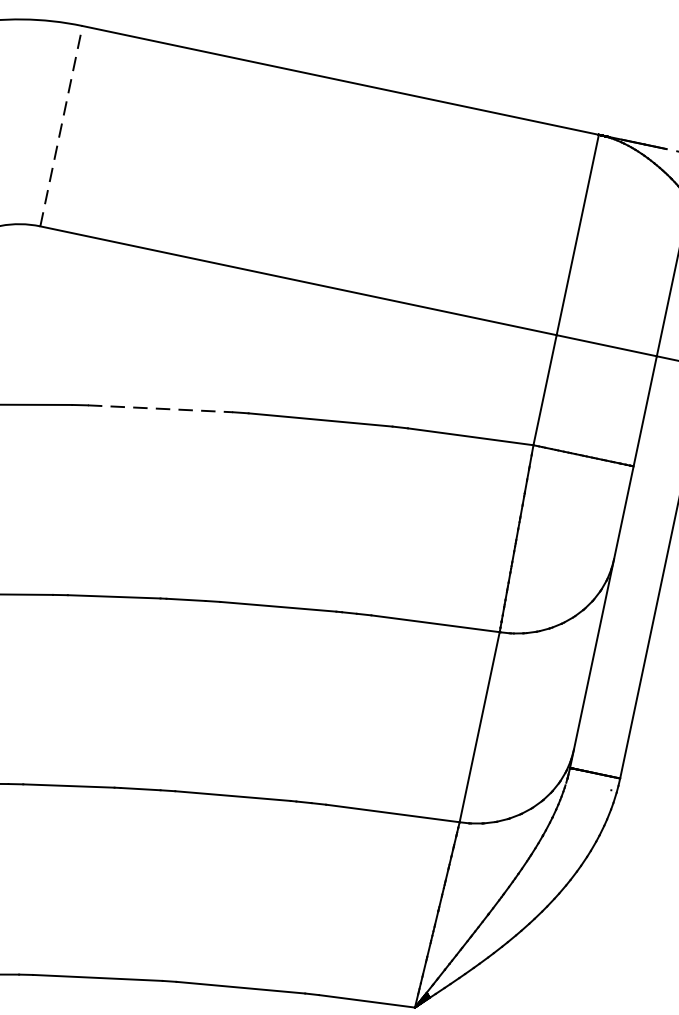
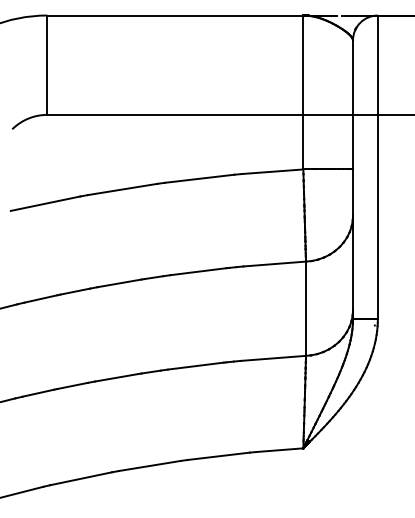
line: (61, 126) -> (47, 65), dashed -> solid
line: (162, 409) -> (123, 189), dashed -> solid

